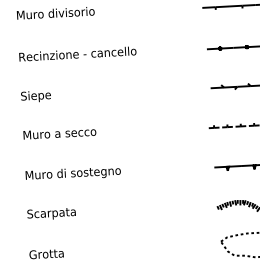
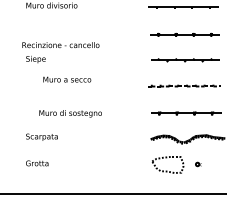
text: (77, 54) -> (60, 45), moved
text: (60, 133) -> (67, 79), moved
text: (73, 173) -> (70, 113), moved

